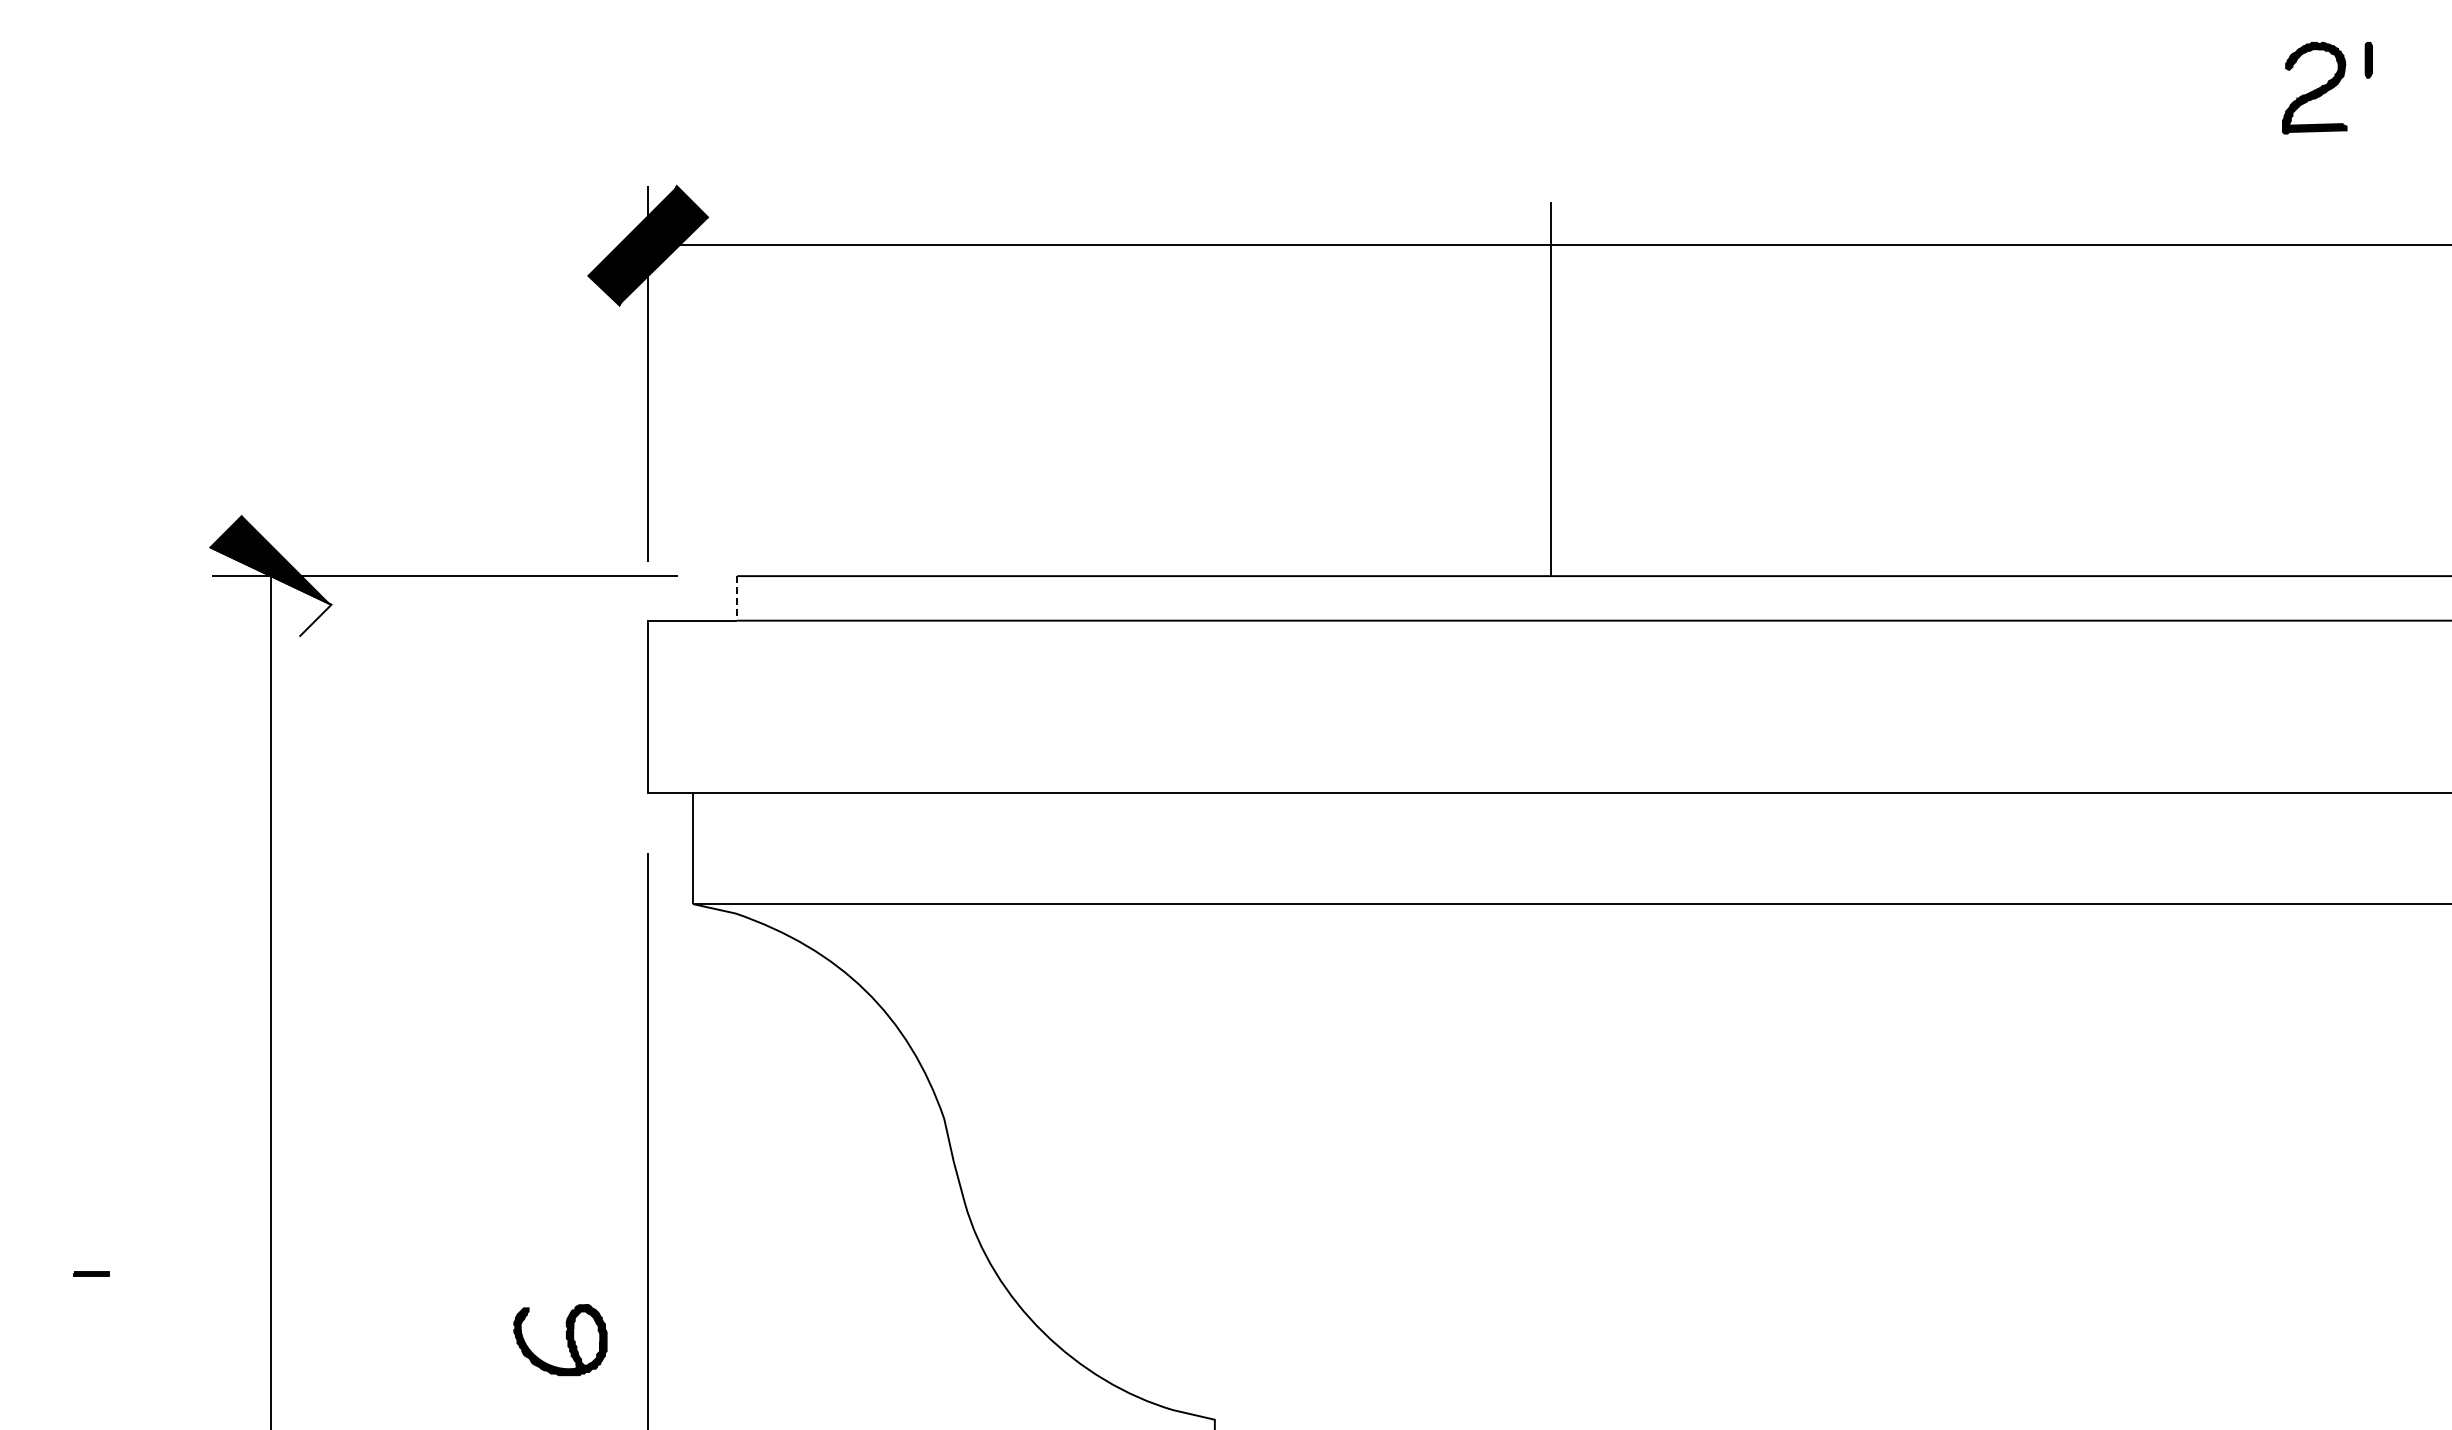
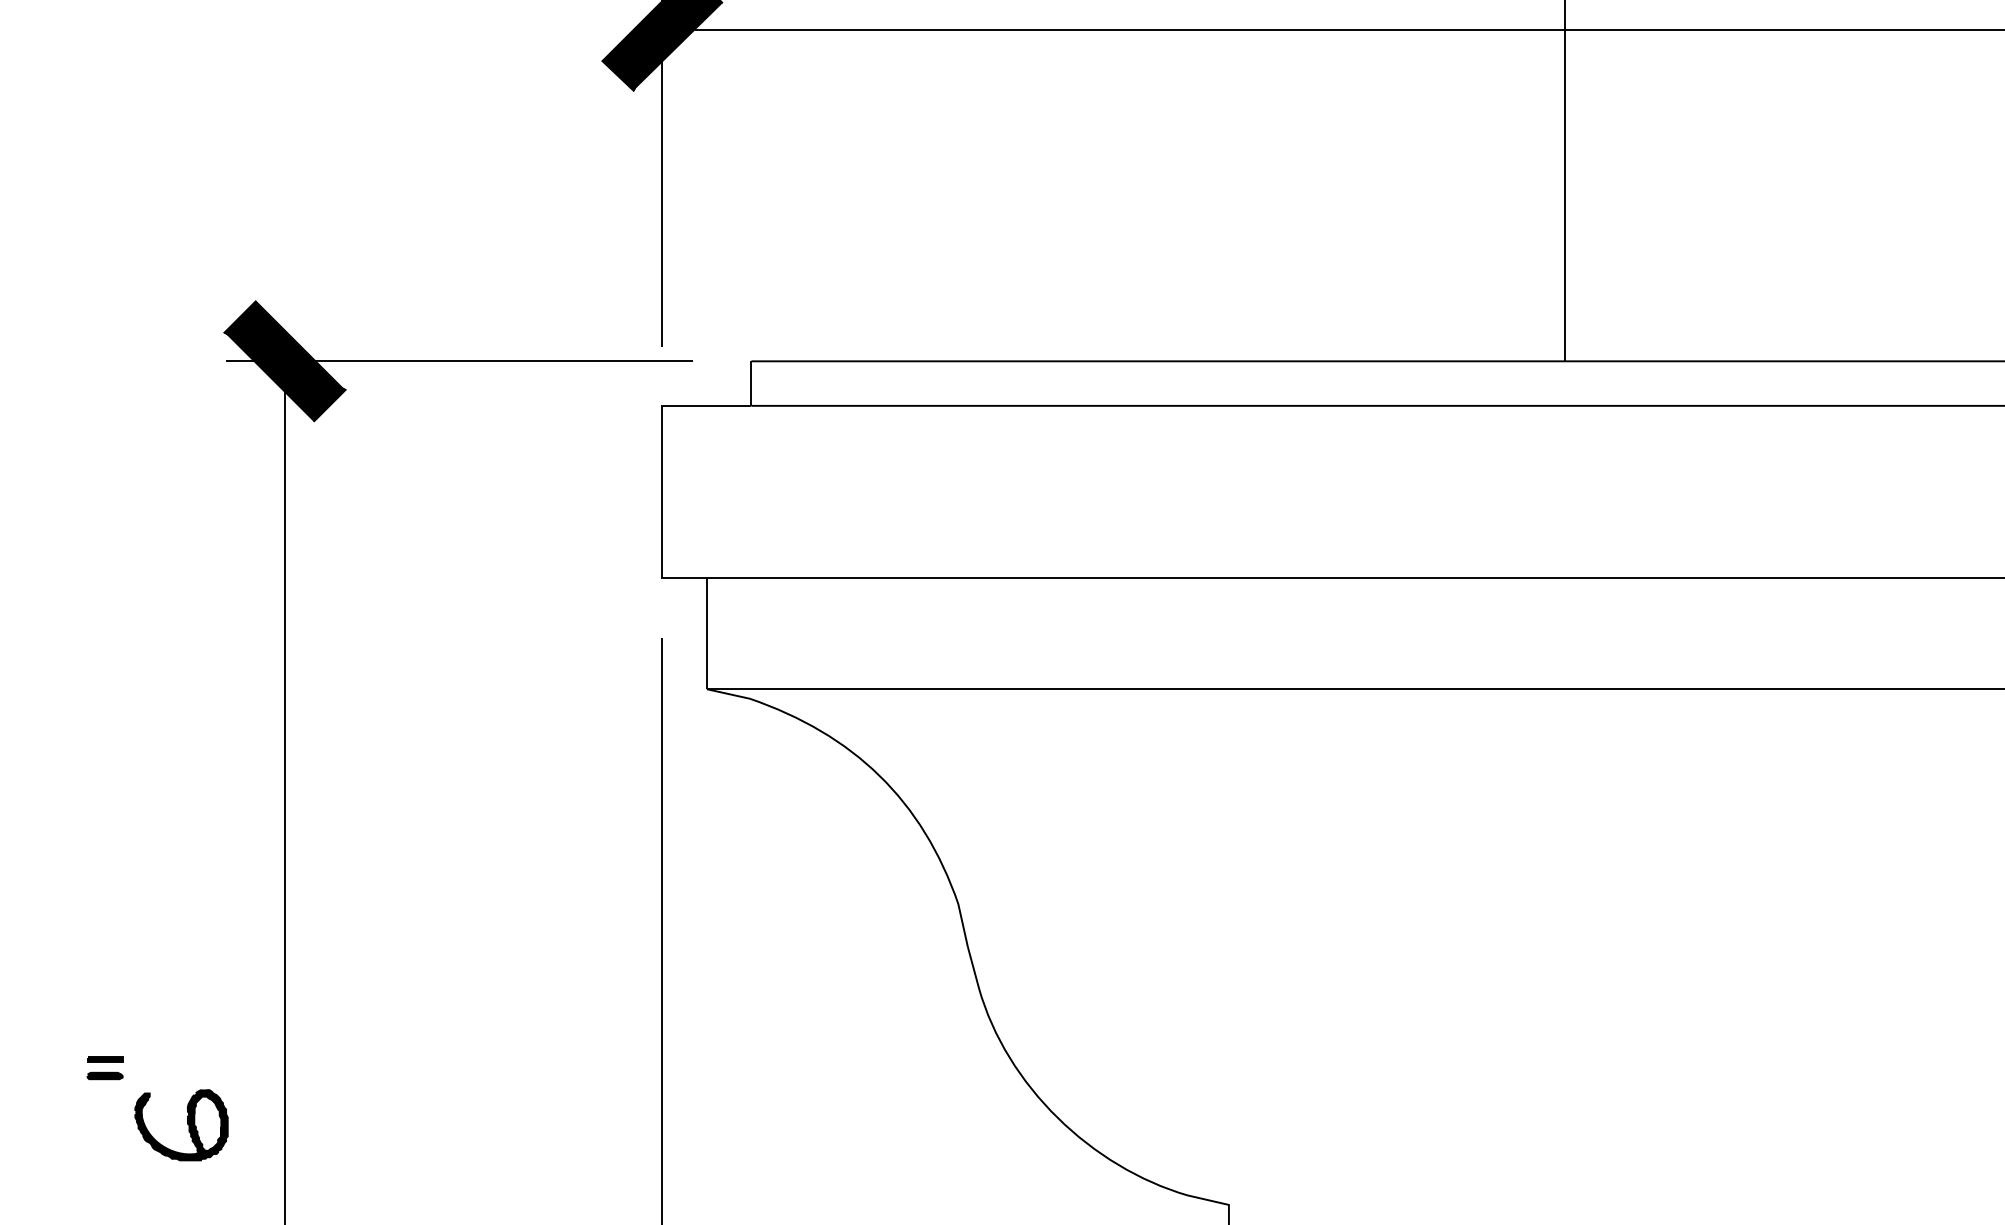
fill: (270, 591) -> (284, 376), added
line: (737, 598) -> (751, 383), dashed -> solid
part: (90, 1290) -> (104, 1075), added
part: (566, 1339) -> (187, 1124), moved

